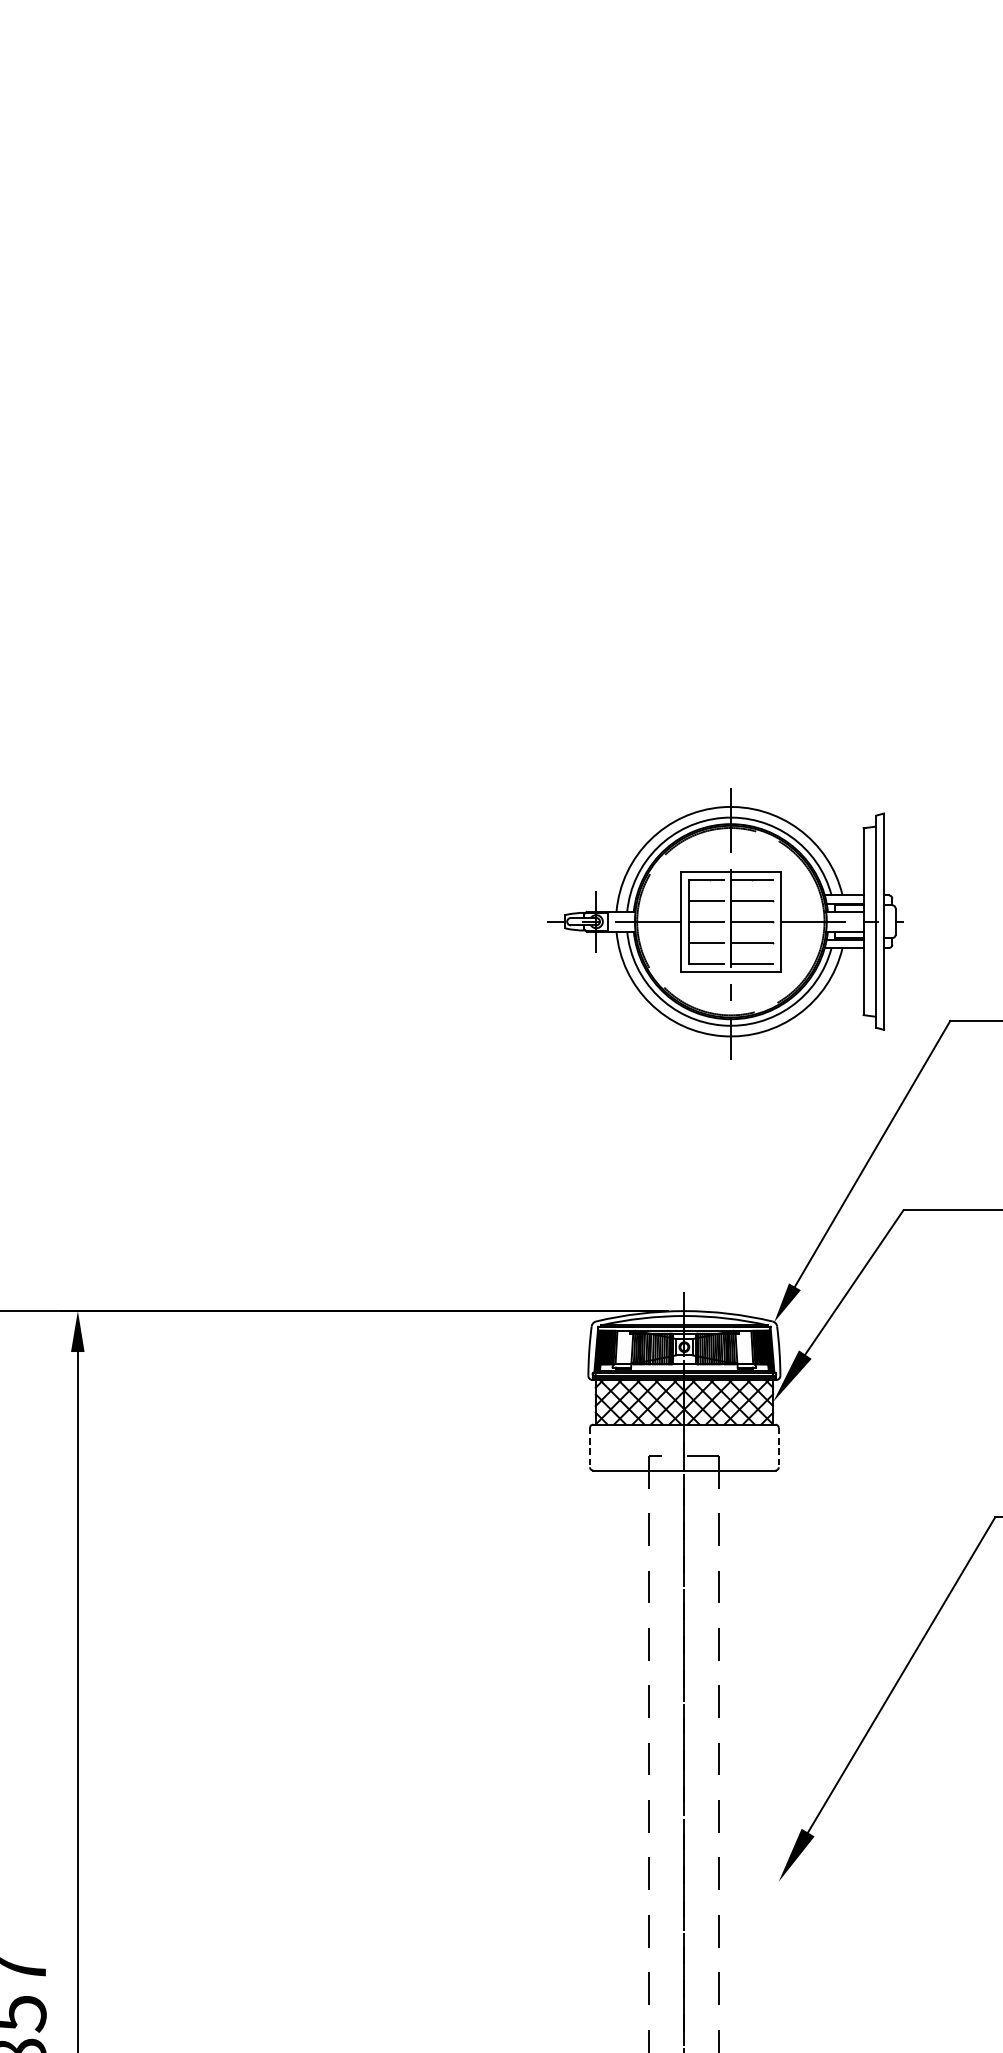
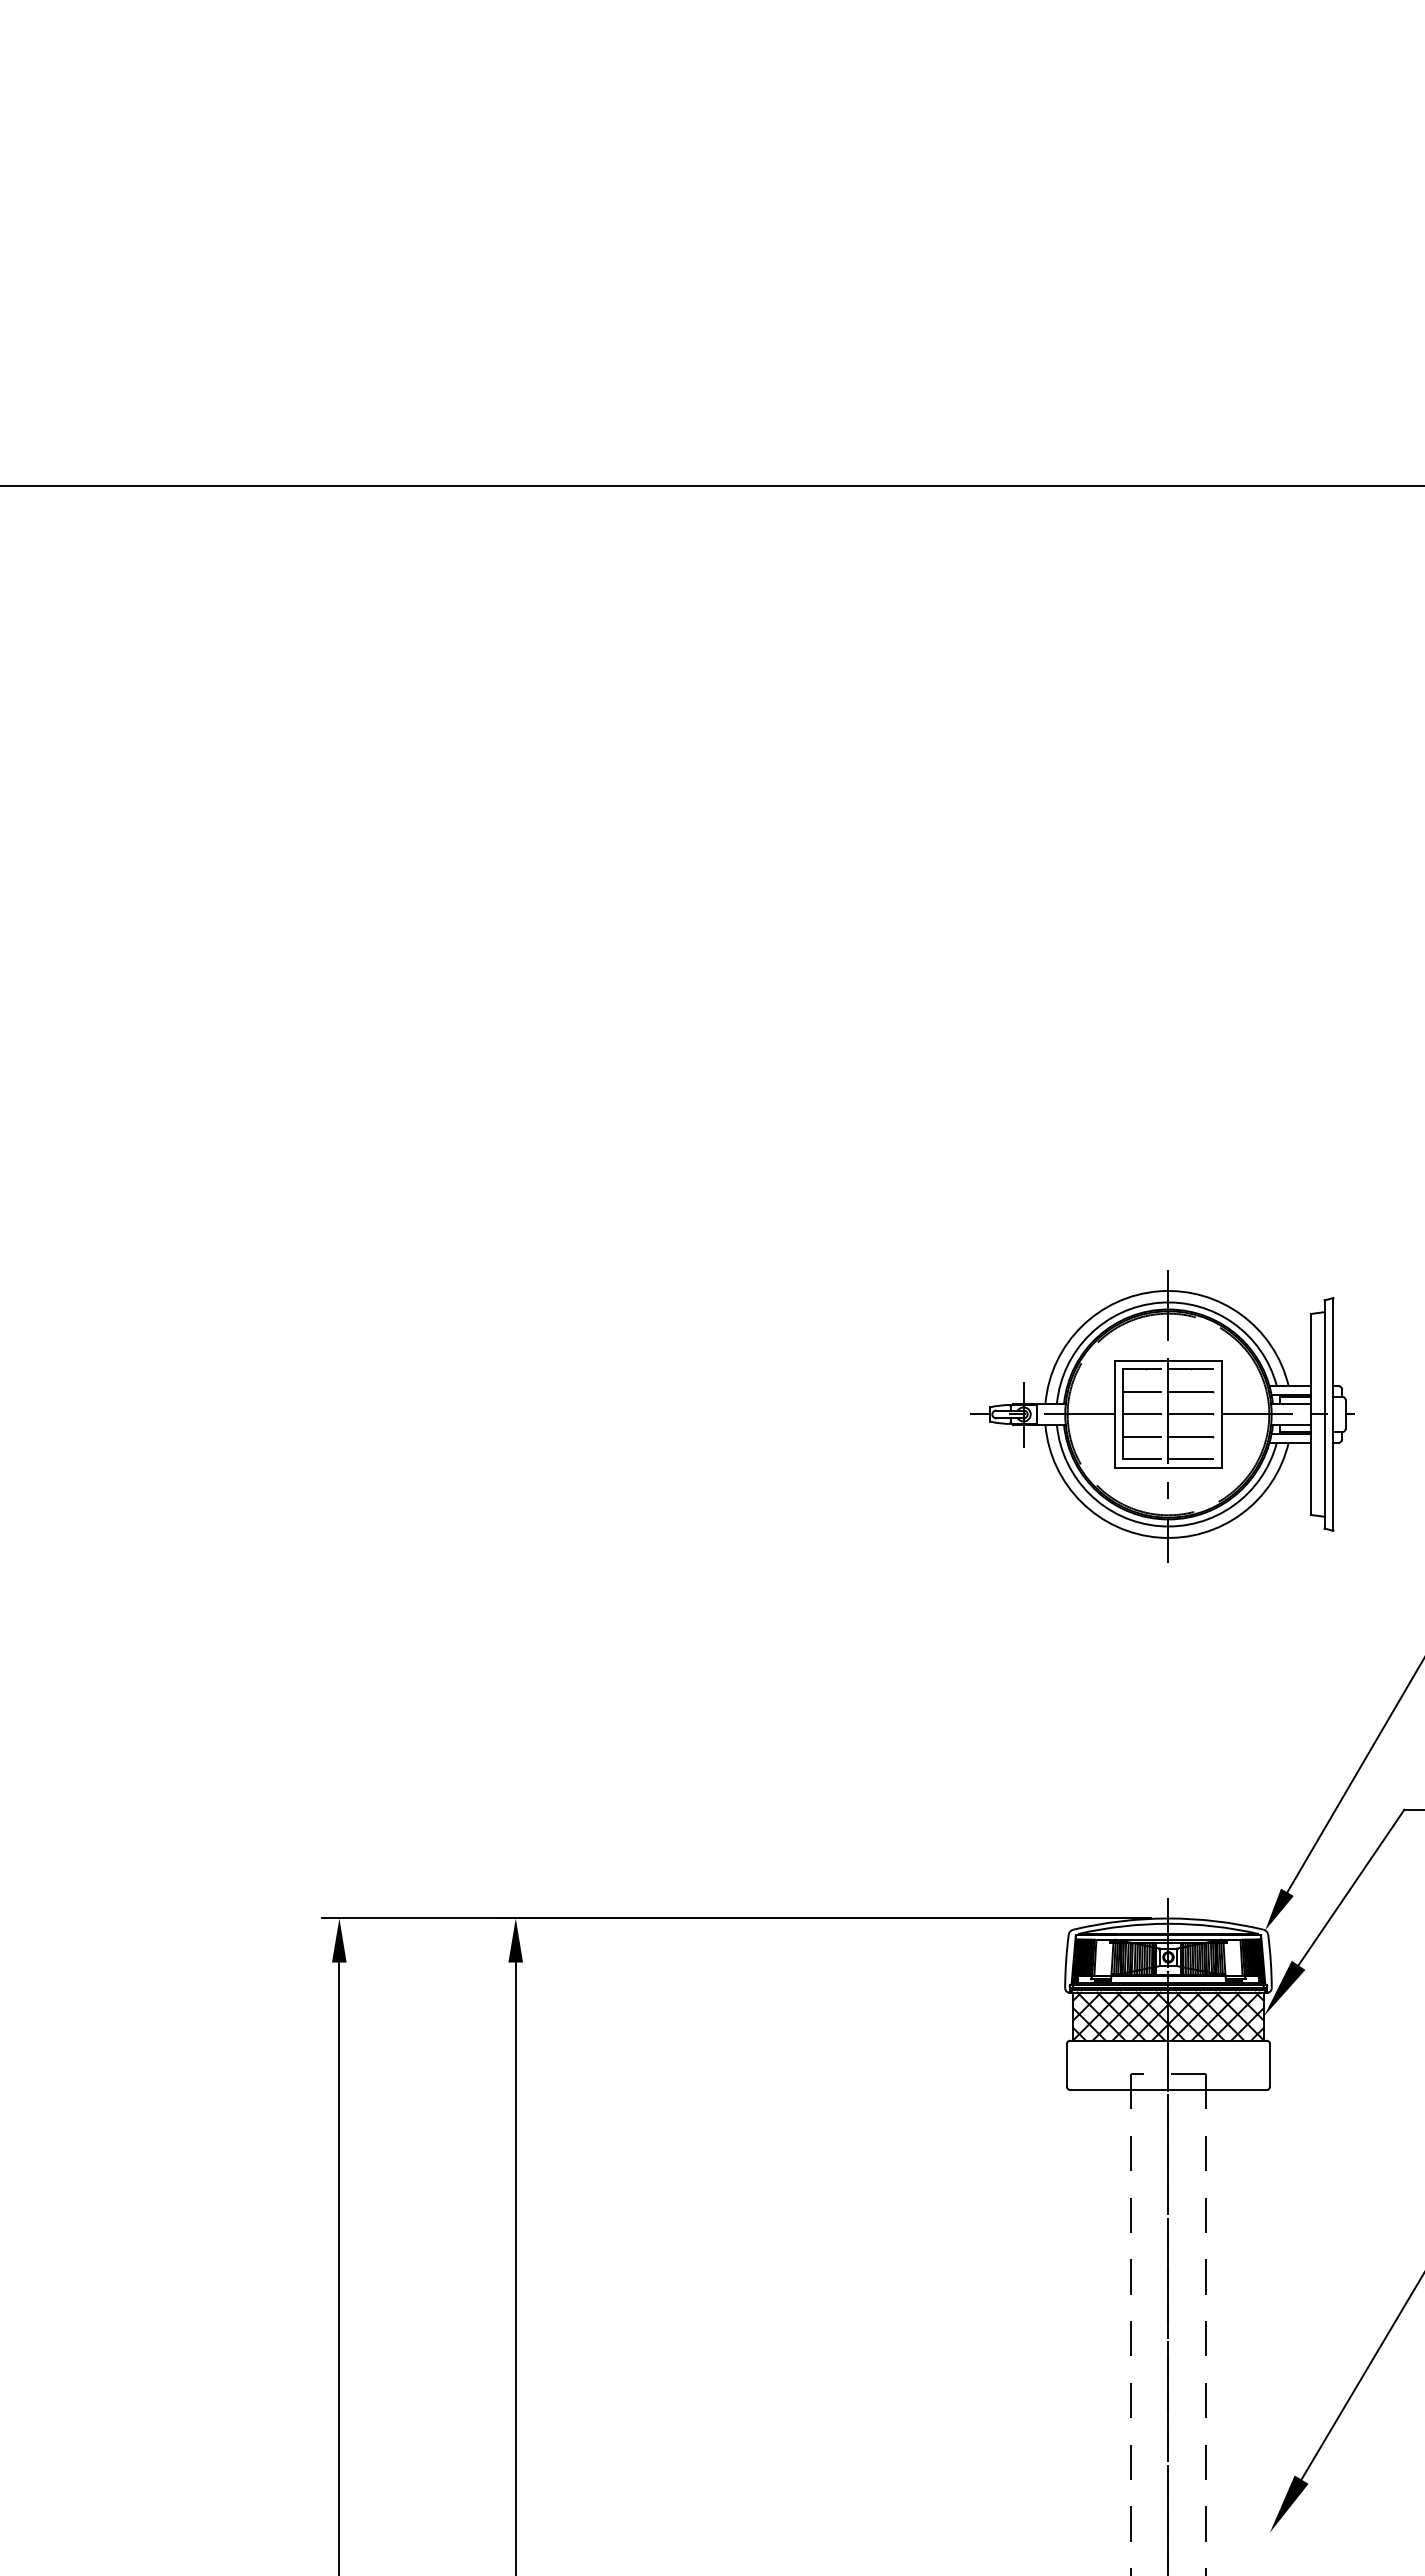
part: (725, 923) -> (1162, 1416), moved
line: (589, 1447) -> (1066, 2065), dashed -> solid
line: (779, 1447) -> (1270, 2065), dashed -> solid

